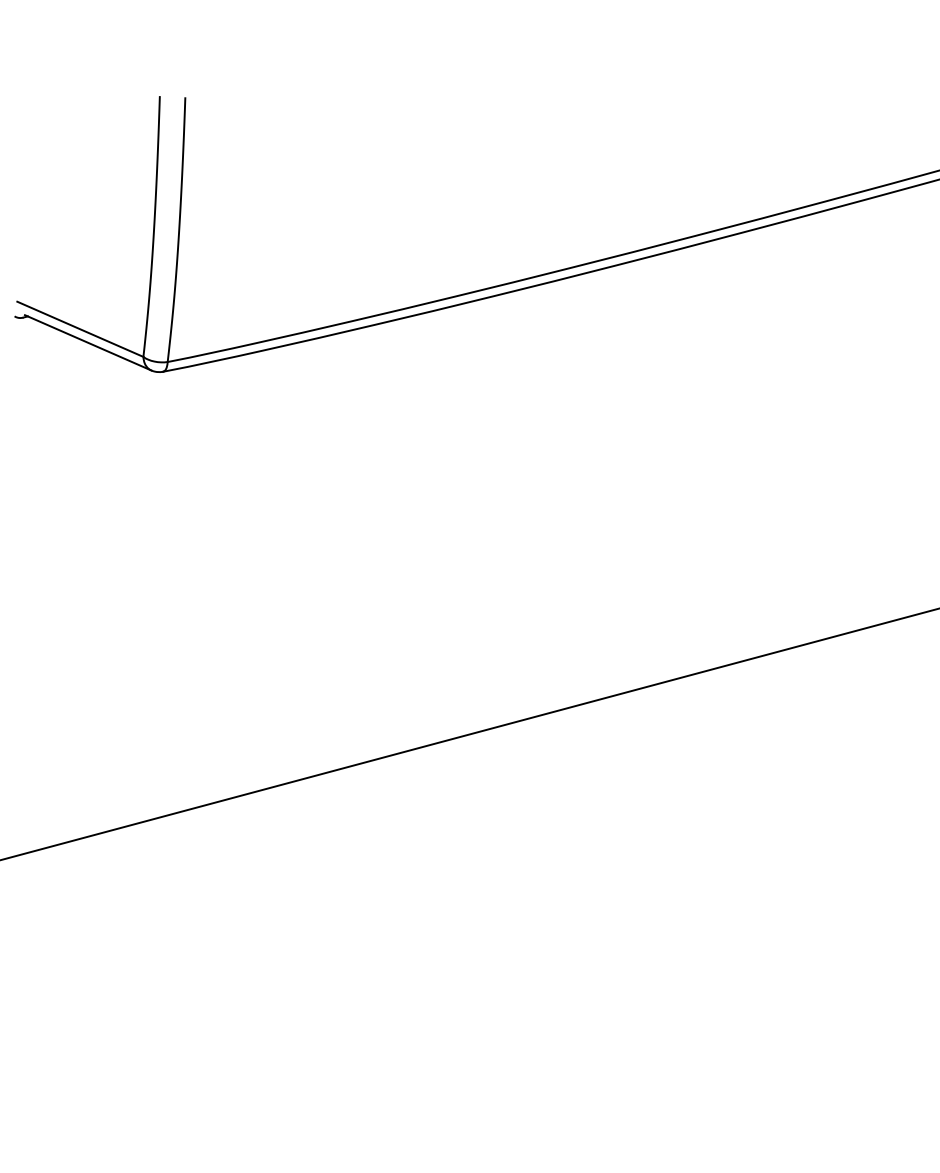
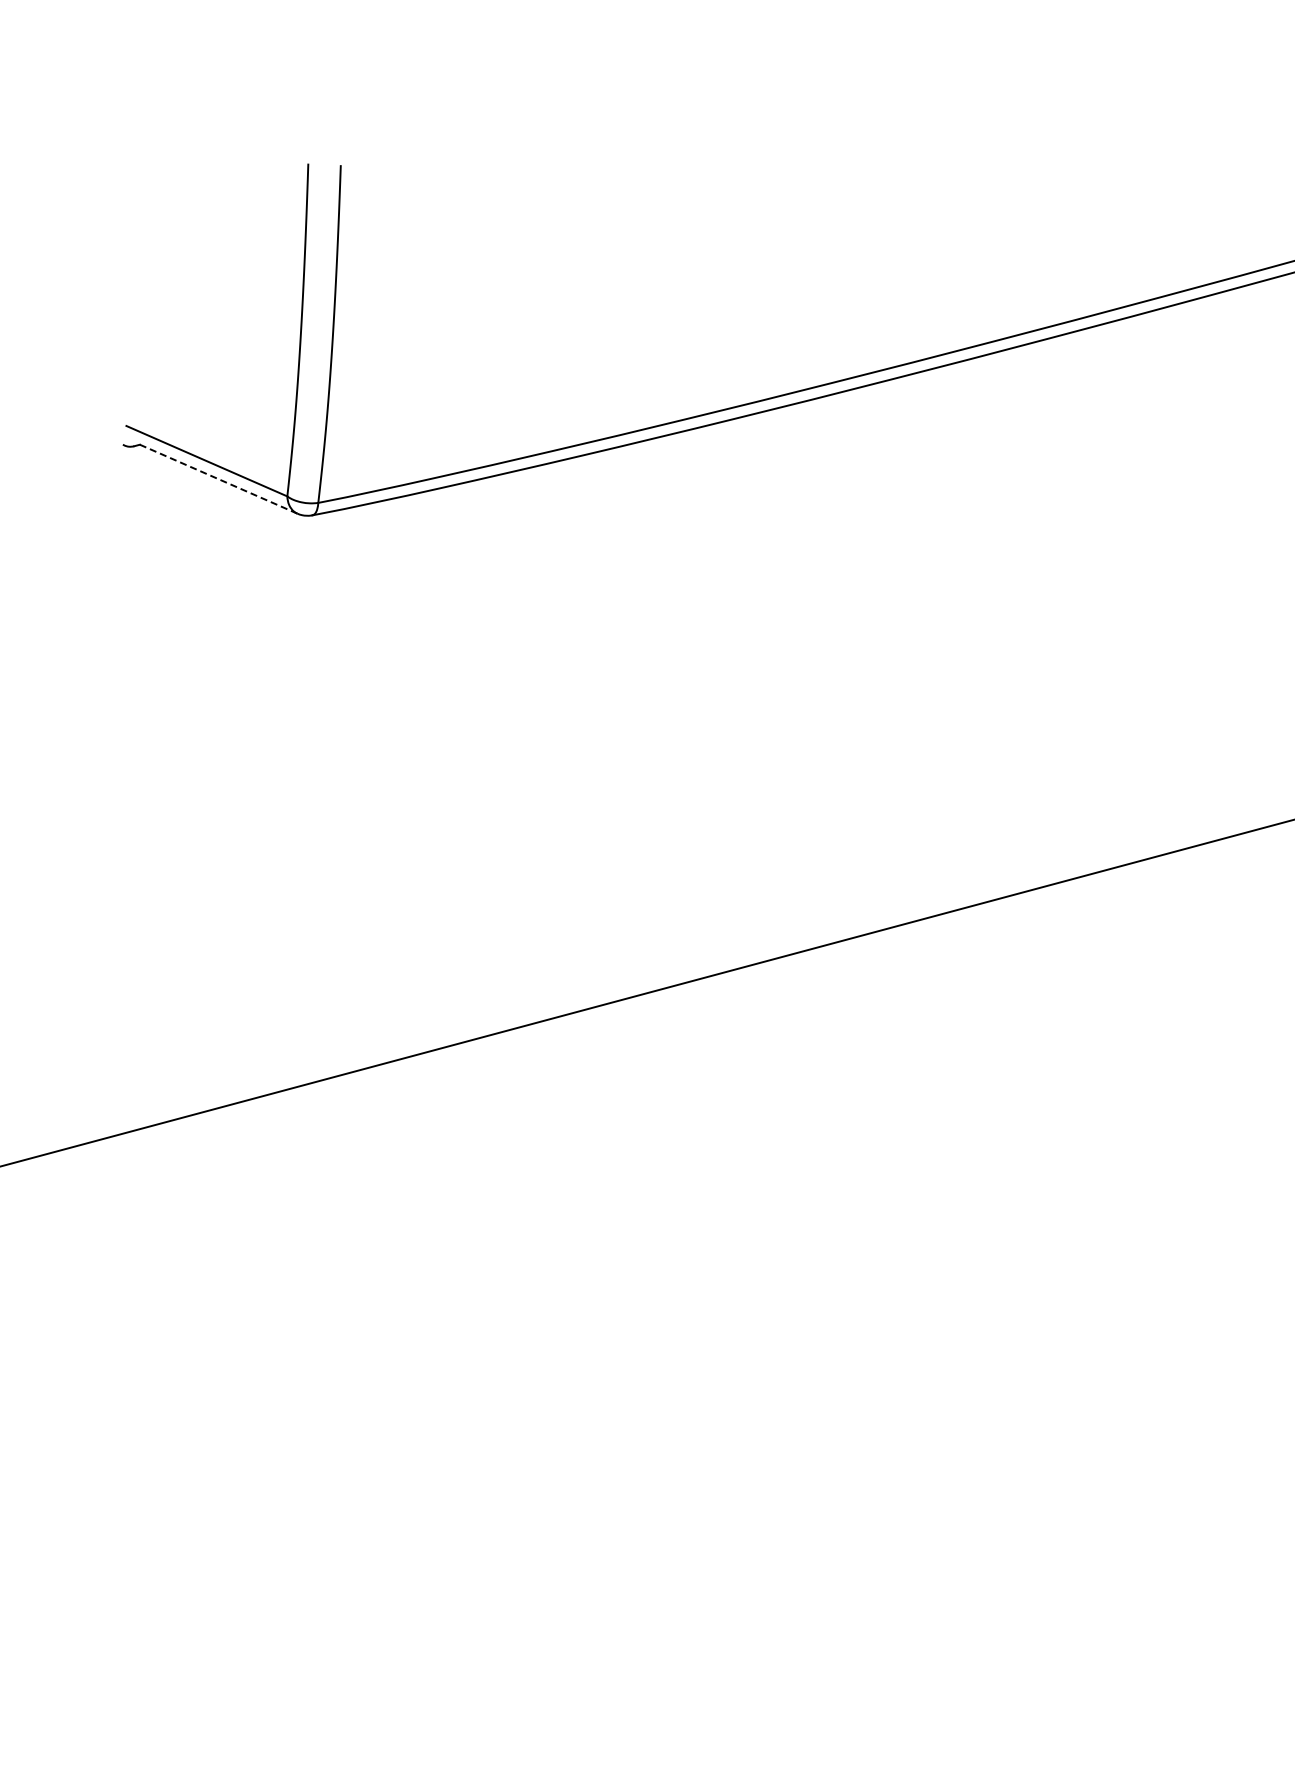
line: (87, 342) -> (216, 478), solid -> dashed

